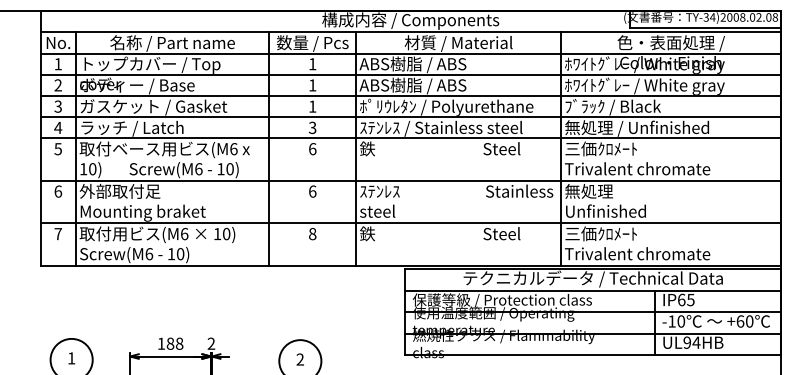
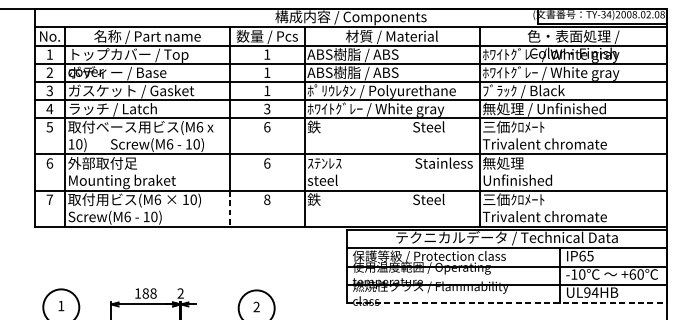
text: (441, 128) -> (377, 109), ｽﾃﾝﾚｽ / Stainless steel -> ﾎﾜｲﾄｸﾞﾚｰ / White gray
line: (269, 245) -> (230, 209), solid -> dashed
line: (593, 354) -> (507, 302), solid -> dashed

